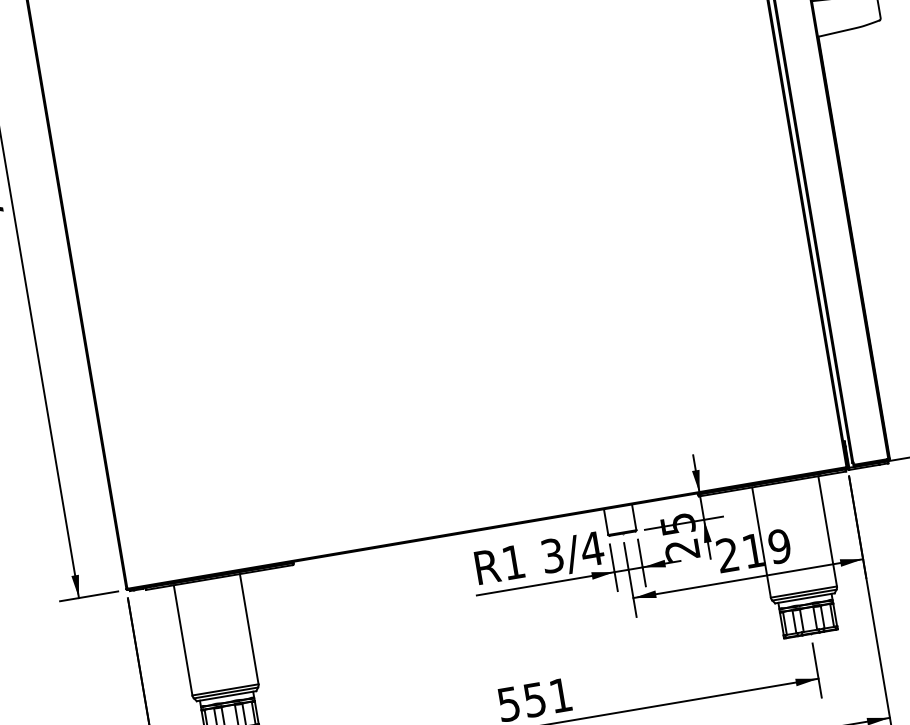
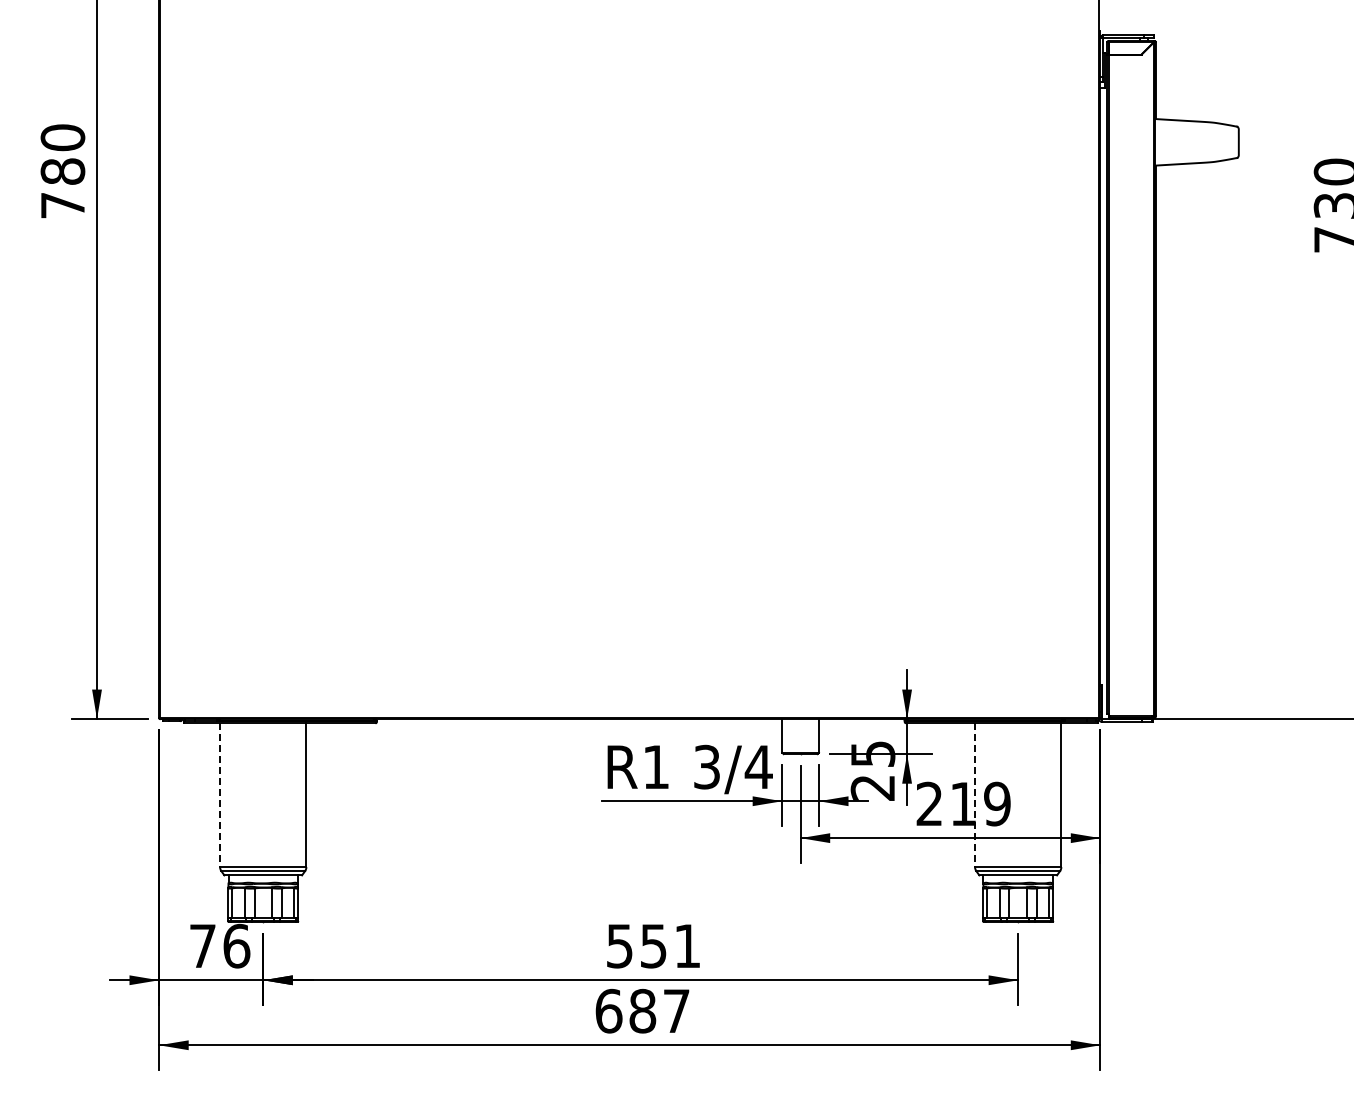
line: (761, 542) -> (975, 795), solid -> dashed
line: (183, 640) -> (220, 795), solid -> dashed

